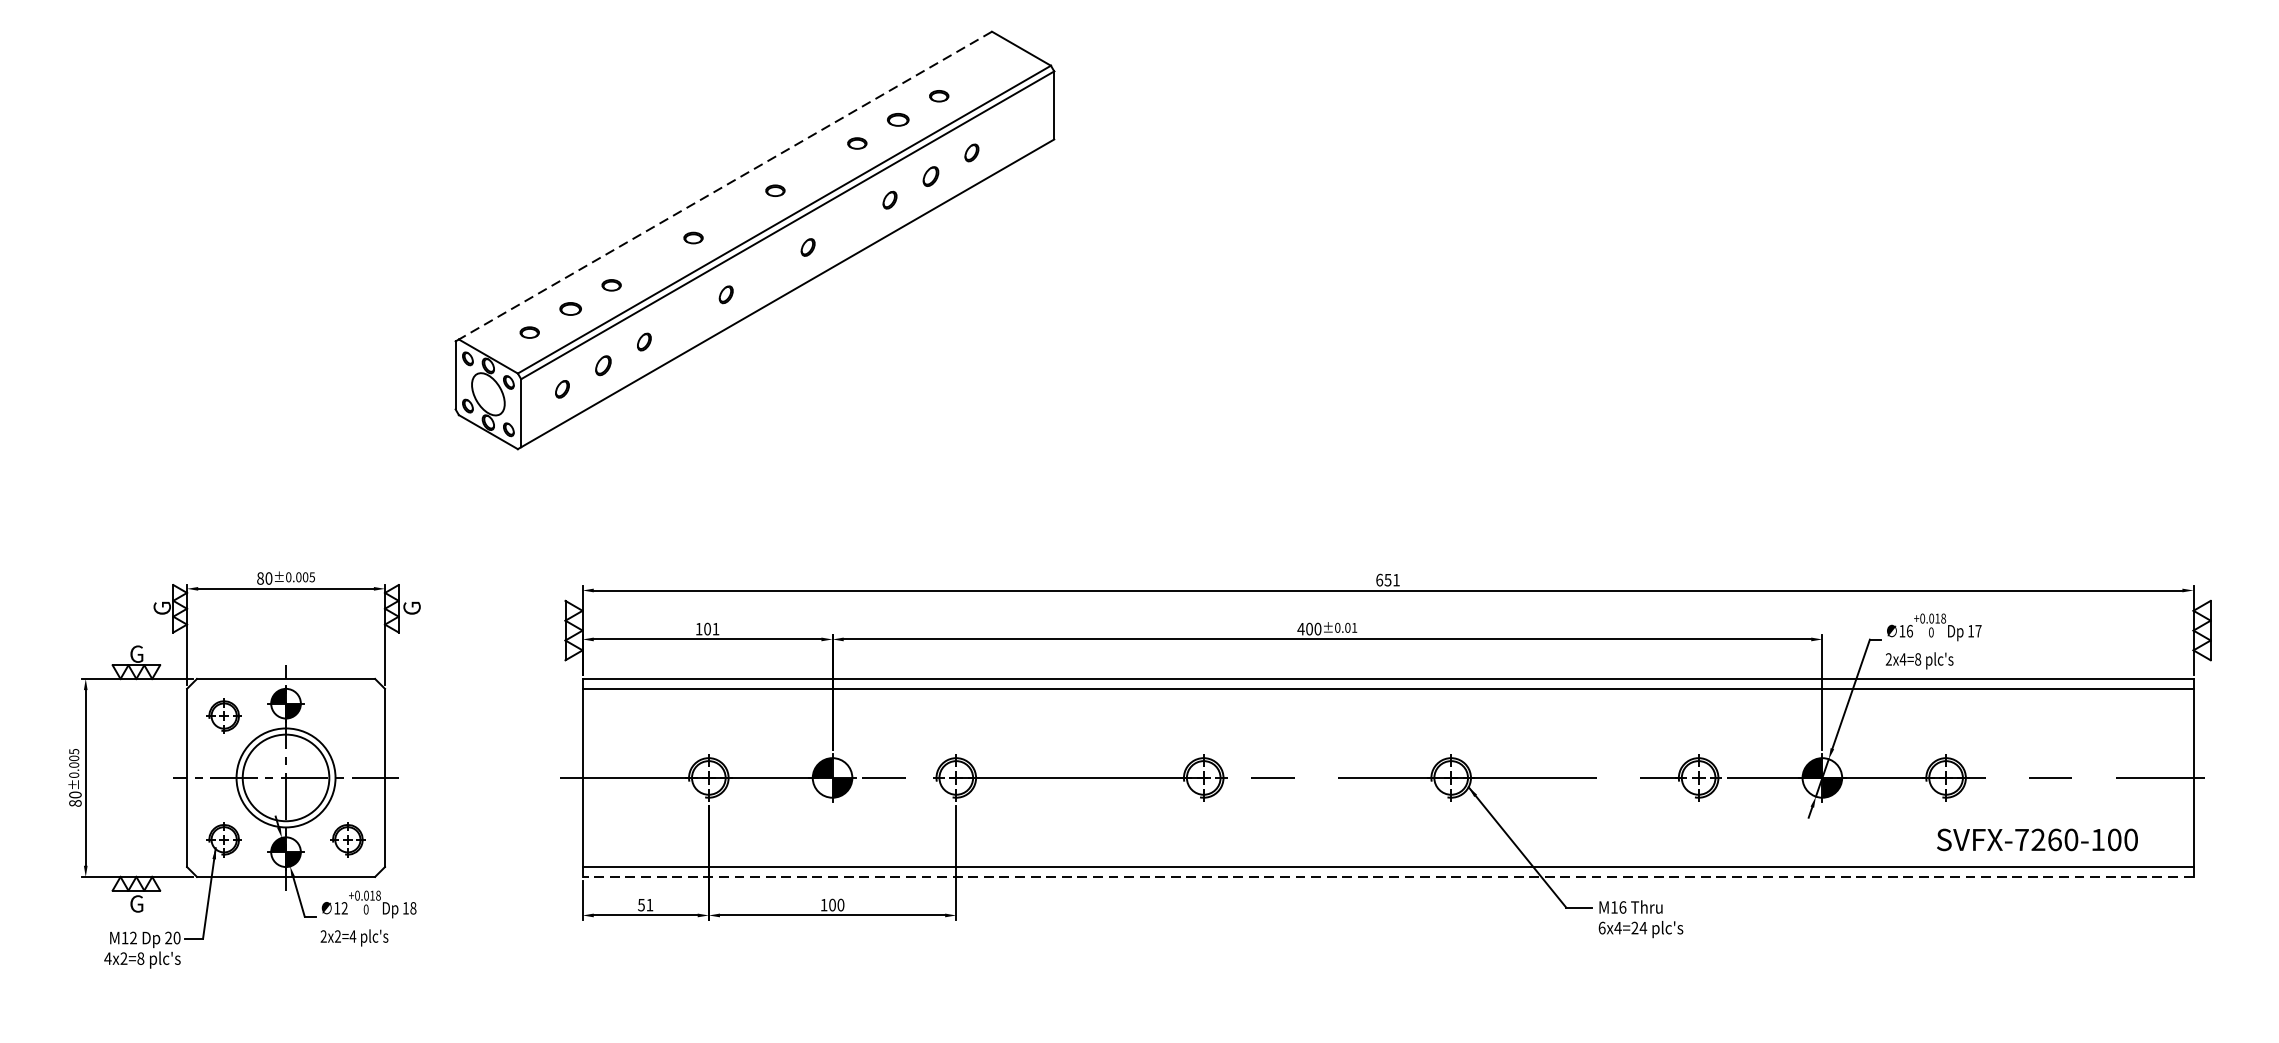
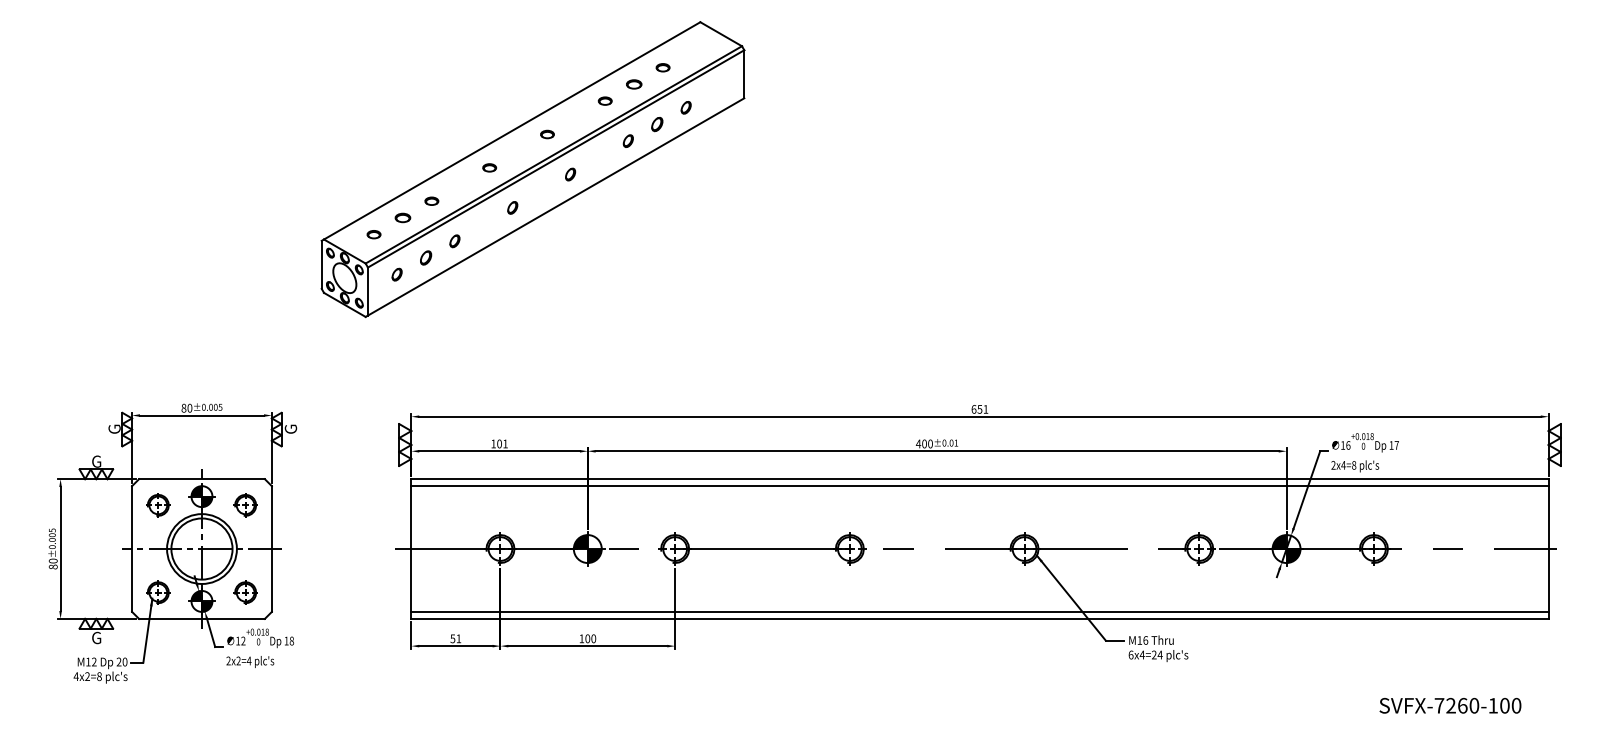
line: (724, 186) -> (511, 131), dashed -> solid
part: (347, 716) -> (245, 505), added
text: (2037, 839) -> (1450, 705), moved
line: (1388, 876) -> (980, 618), dashed -> solid

